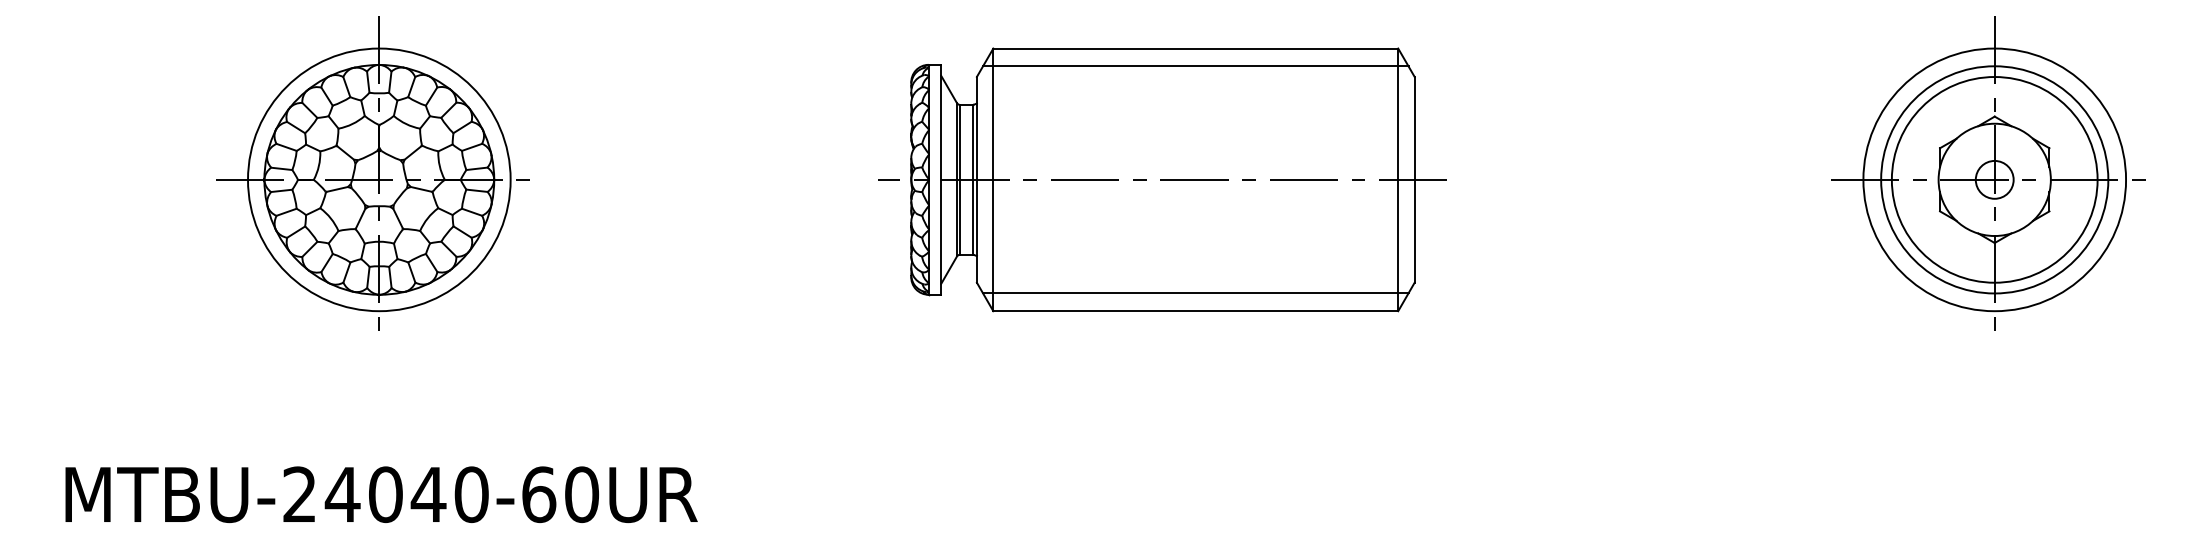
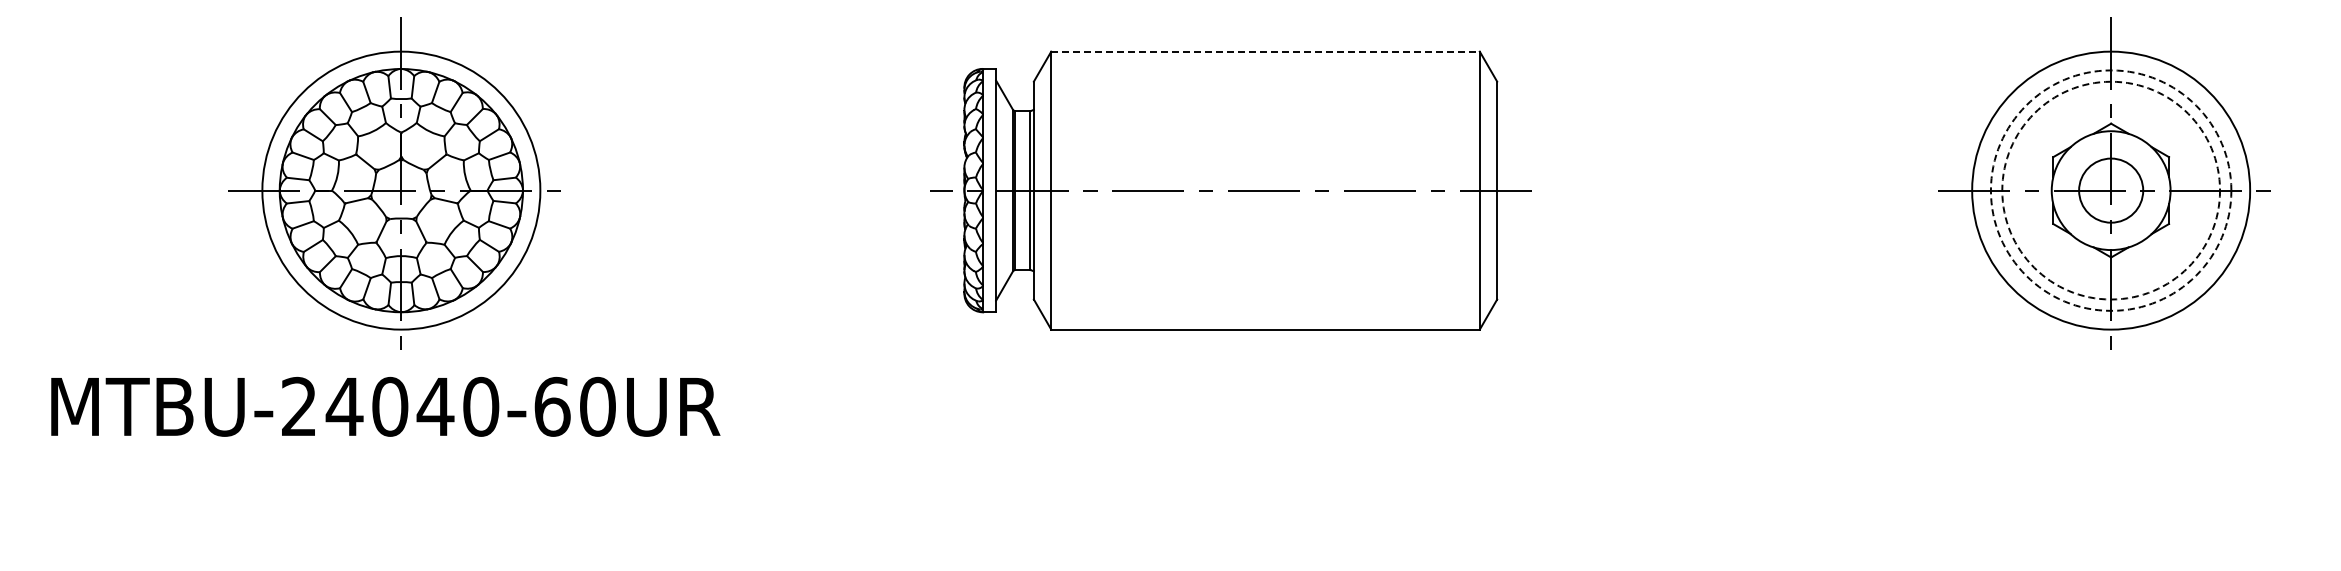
line: (1196, 48) -> (1266, 51), solid -> dashed
line: (1195, 66) -> (1265, 70), removed
circle: (1994, 179) -> (2110, 190), solid -> dashed
circle: (1995, 179) -> (2111, 190), size x1.6
circle: (1995, 179) -> (2111, 190), solid -> dashed
line: (1195, 293) -> (1265, 310), removed
text: (381, 494) -> (385, 406), moved

